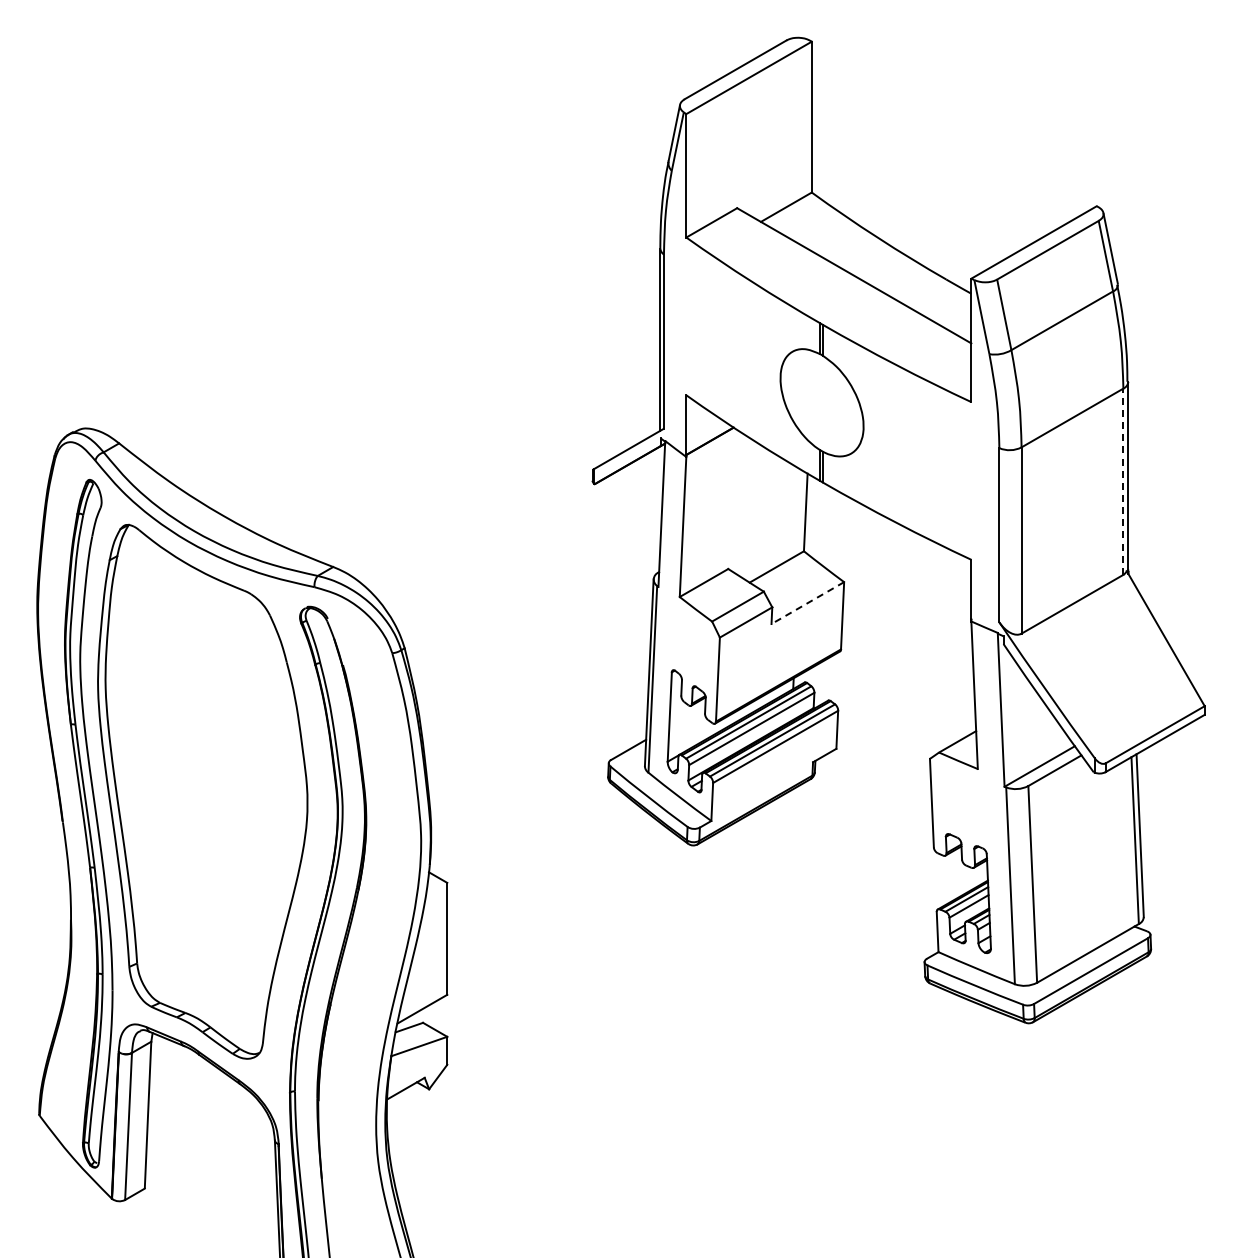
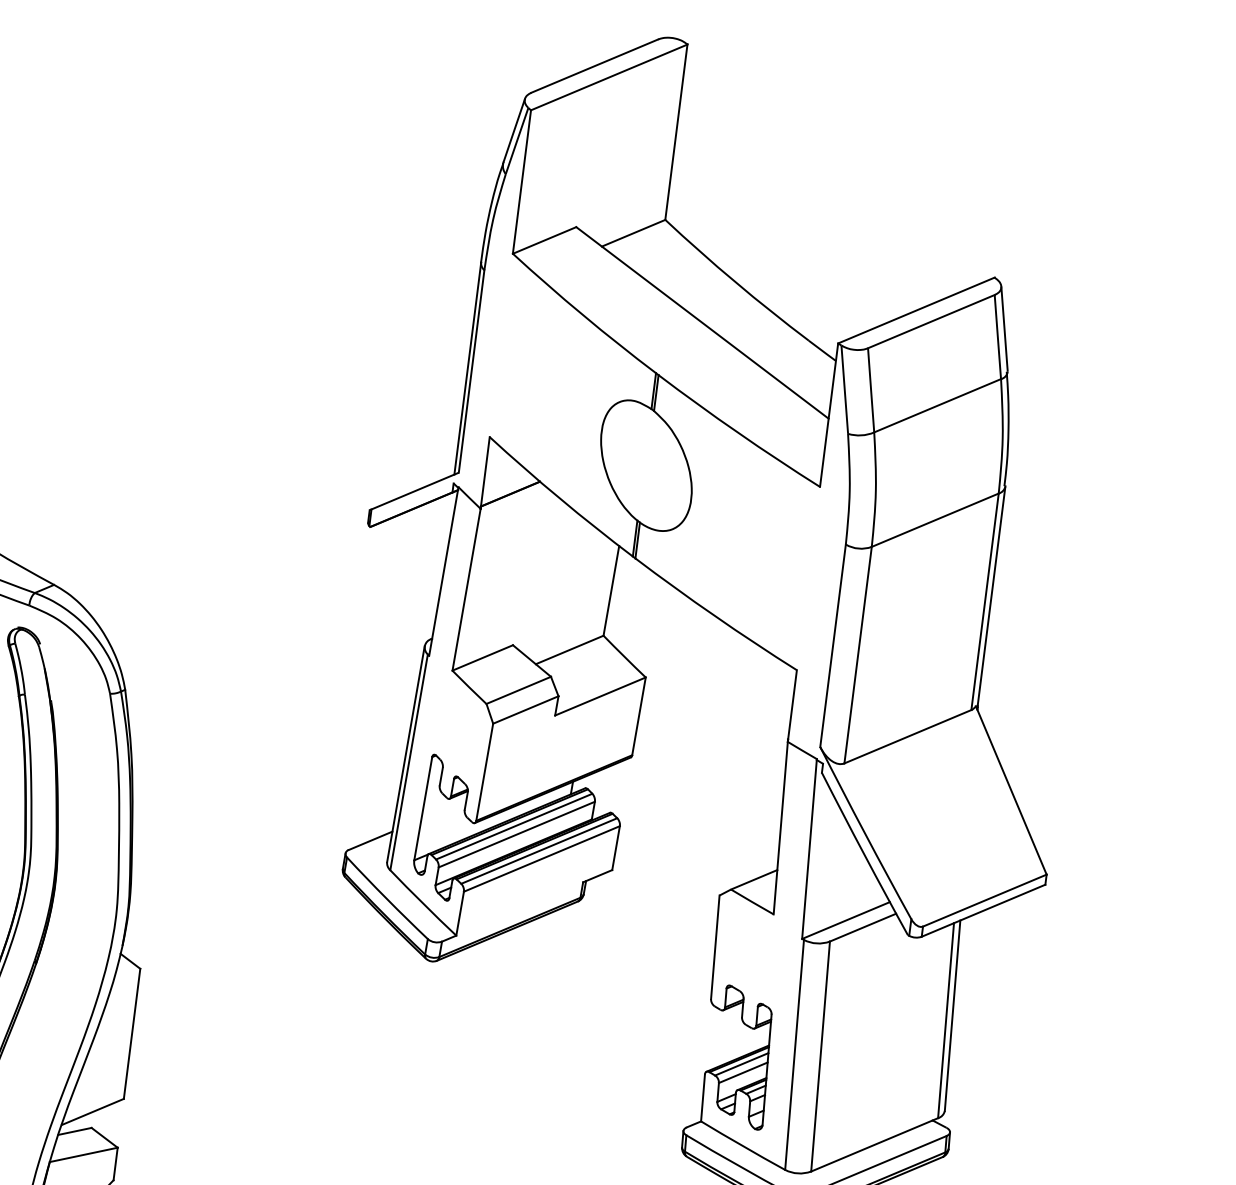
line: (1123, 481) -> (985, 601), dashed -> solid
line: (807, 603) -> (600, 696), dashed -> solid

